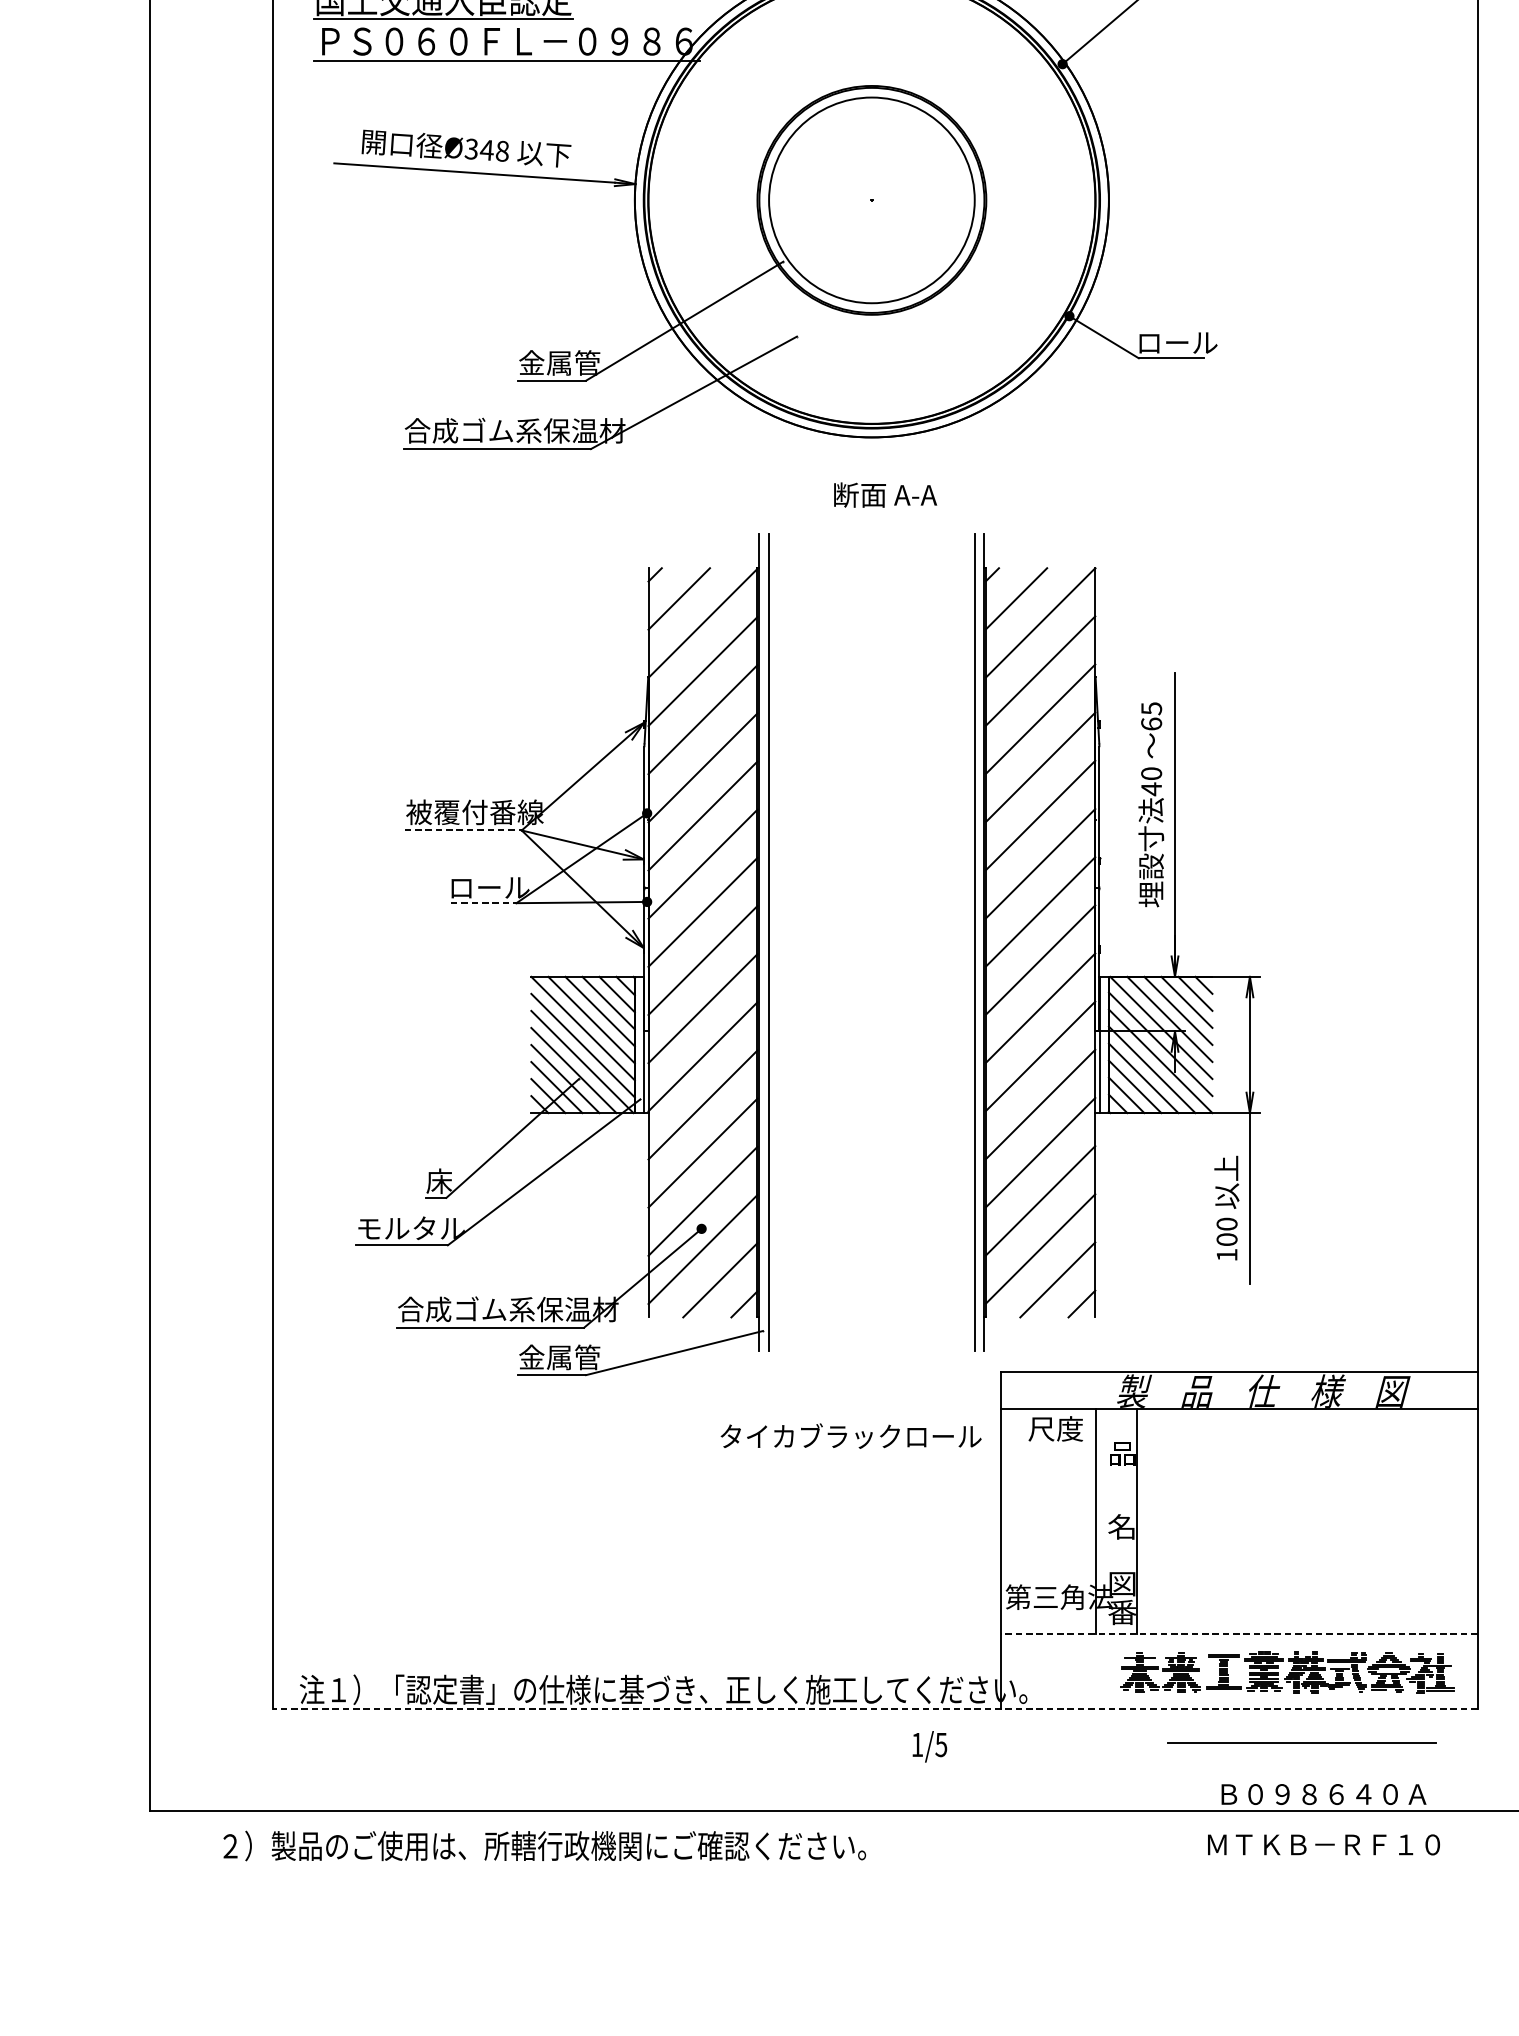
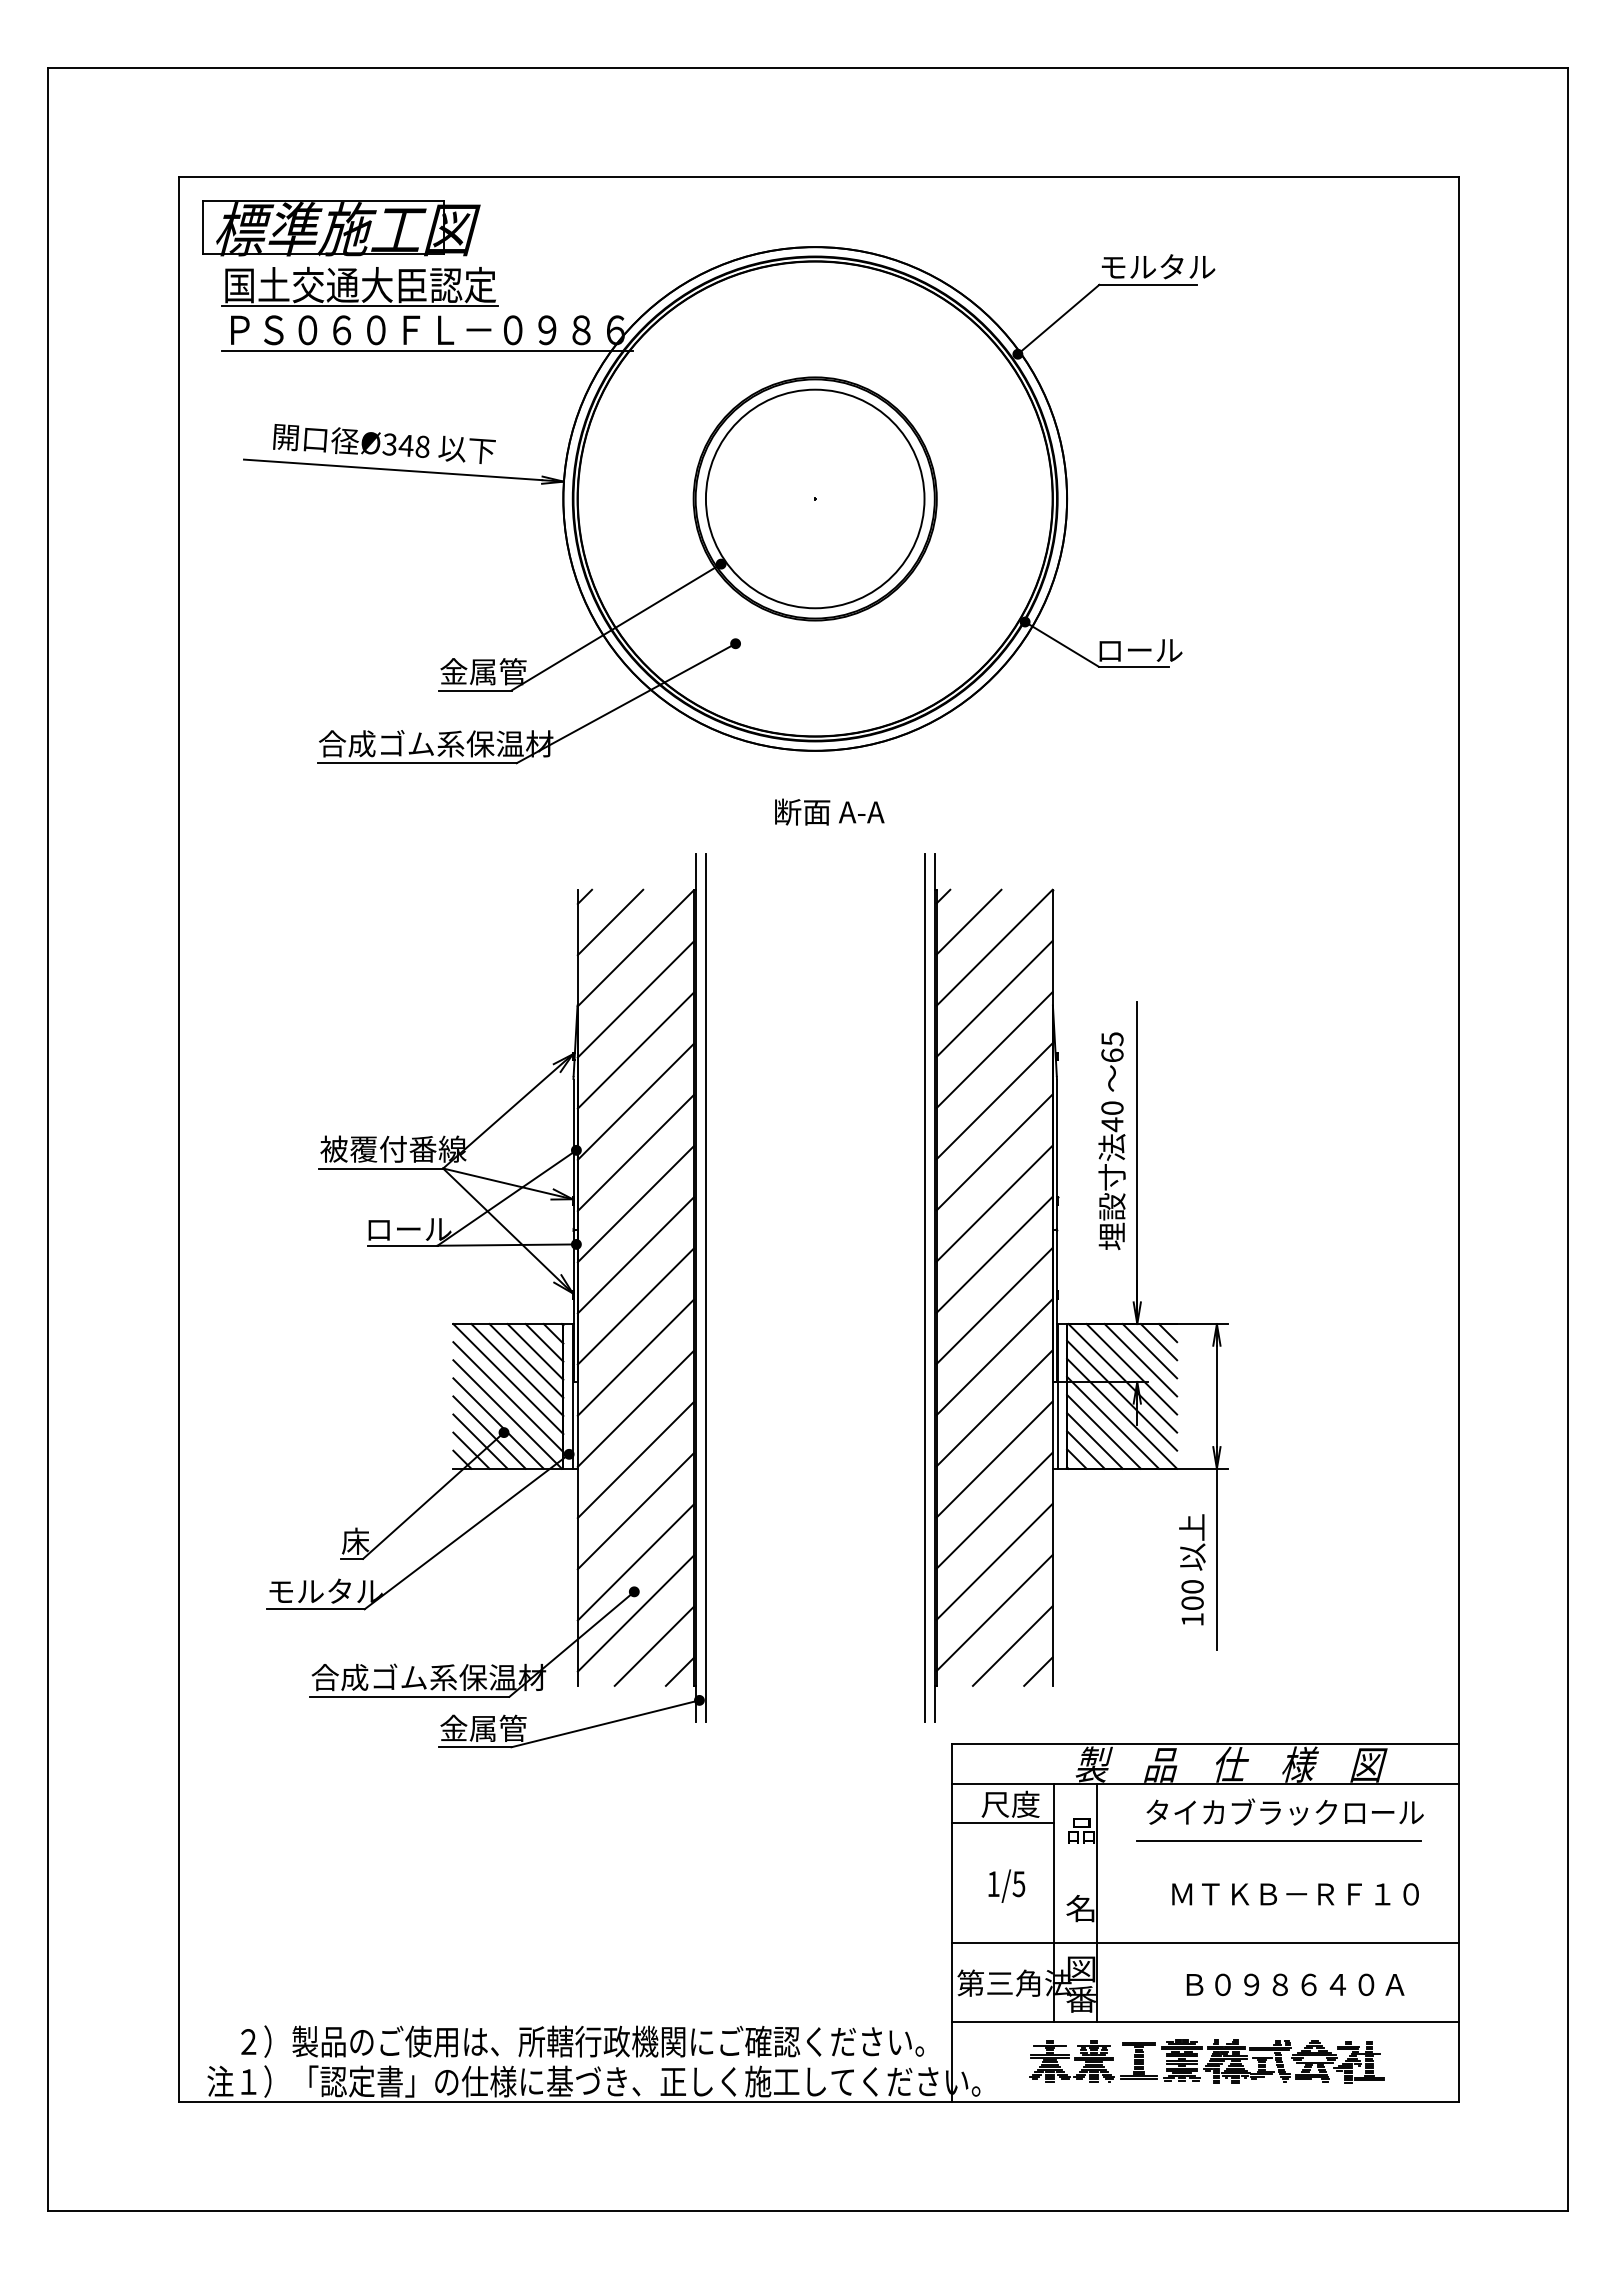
fill: (782, 261) -> (720, 563), added
fill: (796, 336) -> (735, 643), added
line: (463, 830) -> (381, 1168), dashed -> solid
line: (483, 902) -> (402, 1245), dashed -> solid
fill: (578, 1078) -> (503, 1432), added
fill: (639, 1098) -> (568, 1453), added
fill: (762, 1330) -> (699, 1699), added
text: (850, 1435) -> (1284, 1811), moved
line: (1048, 1446) -> (1002, 1823), added
line: (1239, 1558) -> (1205, 1942), added
line: (1239, 1634) -> (1205, 2022), dashed -> solid
part: (1287, 1672) -> (1206, 2061), moved
line: (874, 1709) -> (818, 2102), dashed -> solid
line: (1301, 1742) -> (1278, 1840), moved
text: (929, 1746) -> (1006, 1885), moved
text: (1323, 1794) -> (1295, 1984), moved
text: (1323, 1844) -> (1295, 1894), moved
text: (544, 1845) -> (582, 2041), moved

